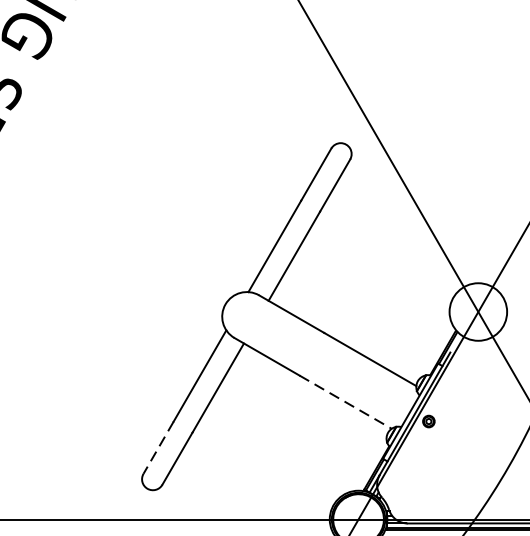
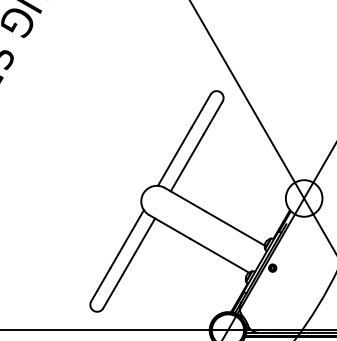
line: (345, 401) -> (219, 255), dashed -> solid
line: (158, 448) -> (100, 285), dashed -> solid

